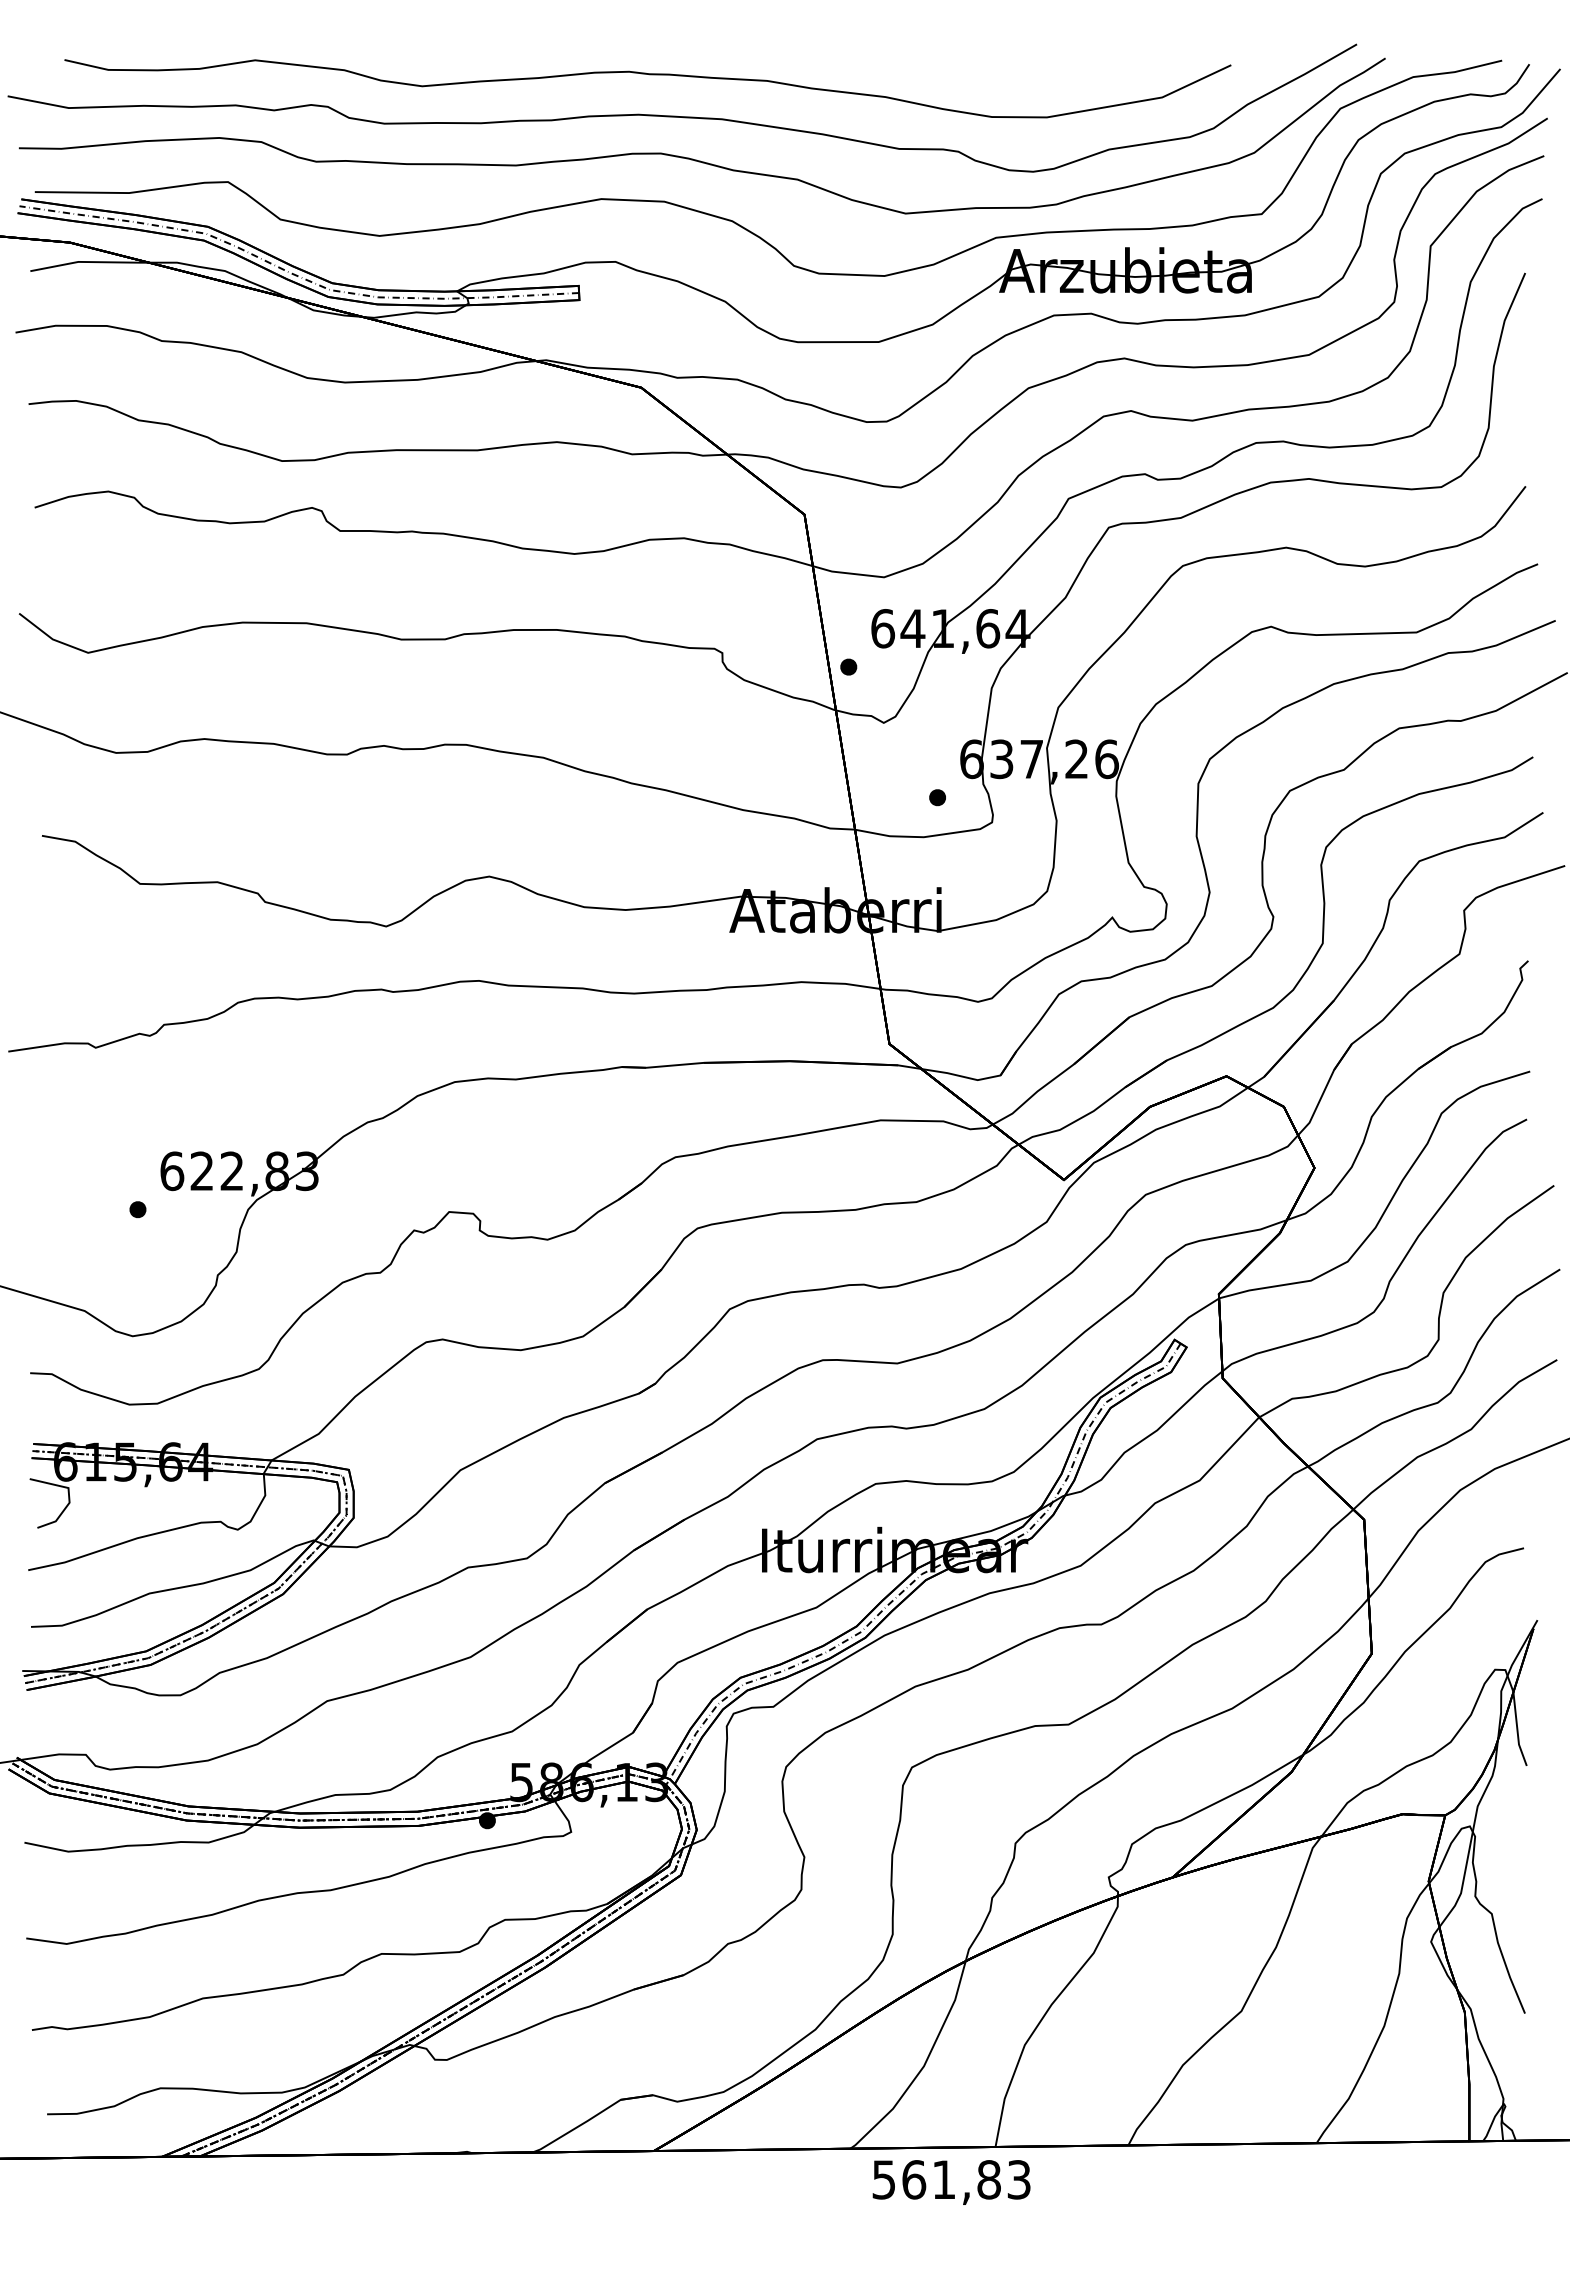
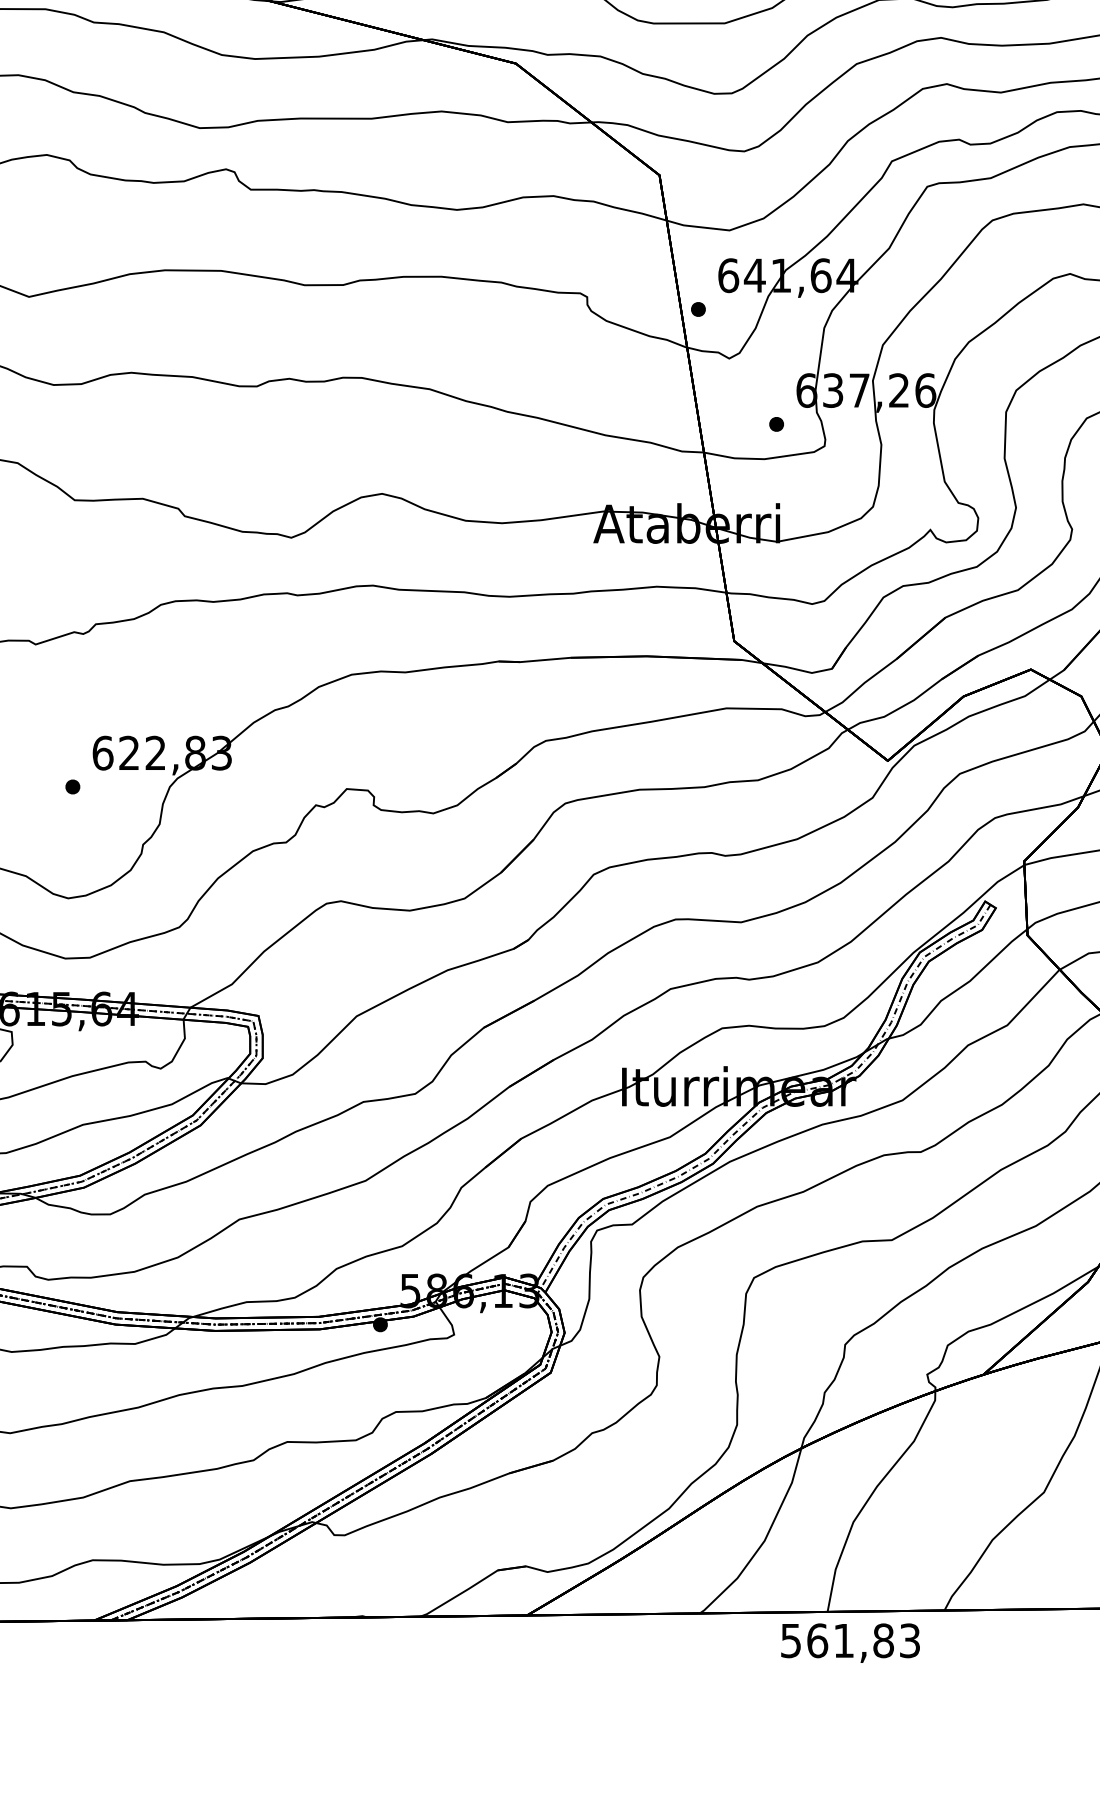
text: (951, 2182) -> (850, 1643), moved

